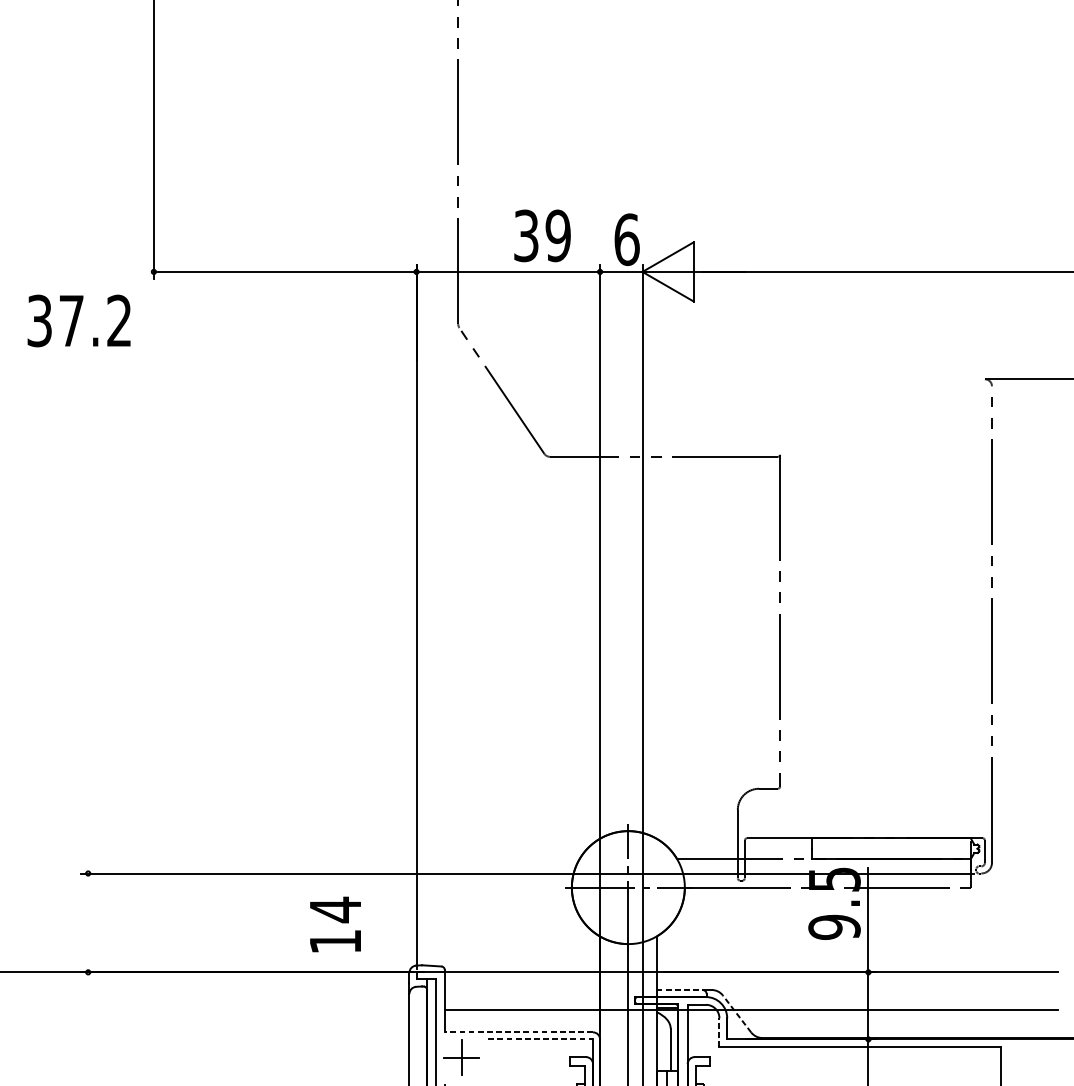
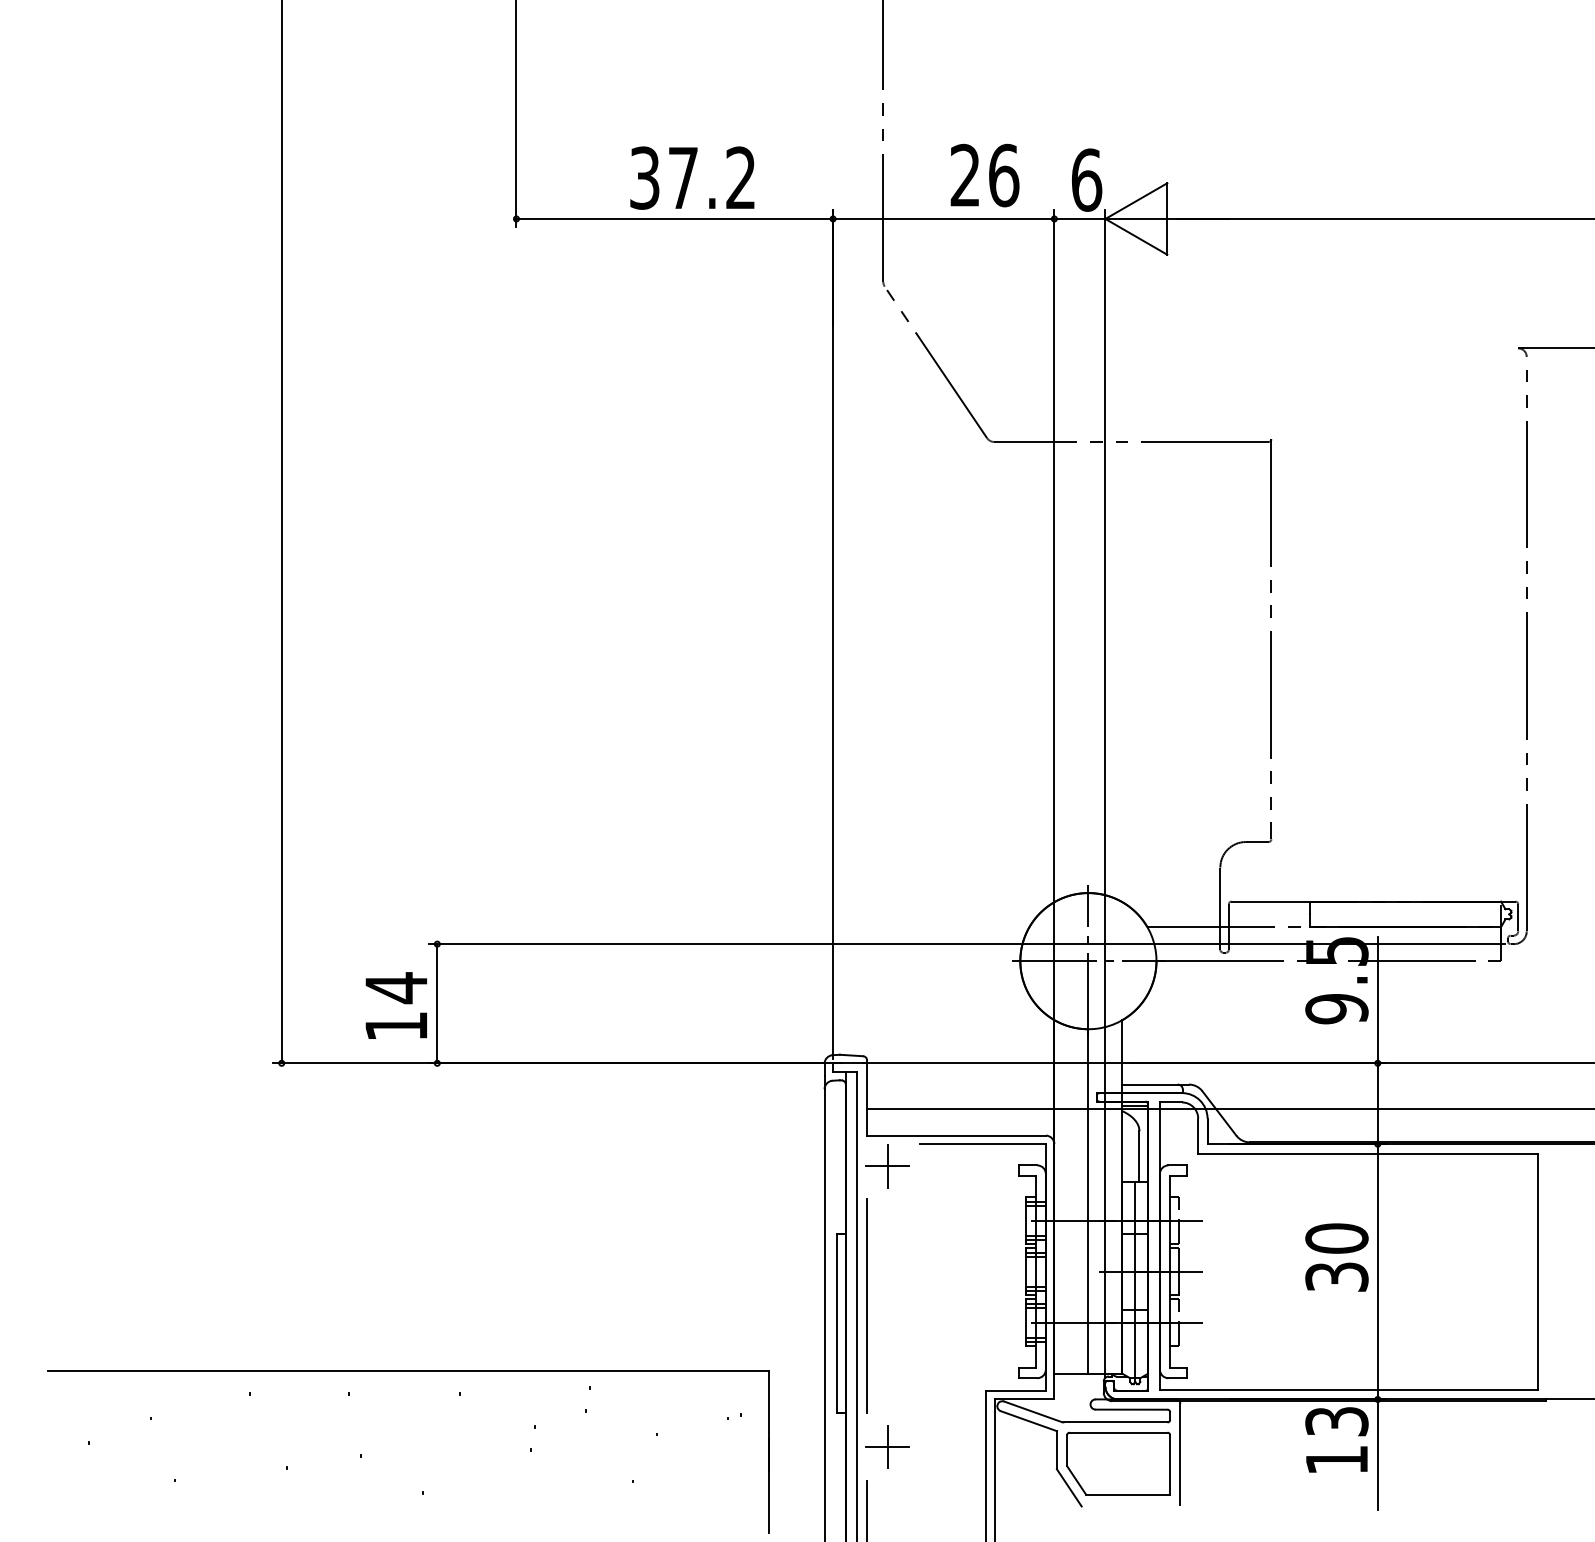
text: (542, 235) -> (984, 175), 39 -> 26
text: (79, 320) -> (692, 177), moved
line: (88, 922) -> (437, 1003), added
text: (334, 924) -> (395, 1005), moved
line: (679, 989) -> (1150, 1084), dashed -> solid
line: (737, 1014) -> (1219, 1113), dashed -> solid
line: (518, 1032) -> (955, 1135), dashed -> solid
line: (719, 1032) -> (1198, 1135), dashed -> solid
line: (541, 1039) -> (983, 1144), dashed -> solid

